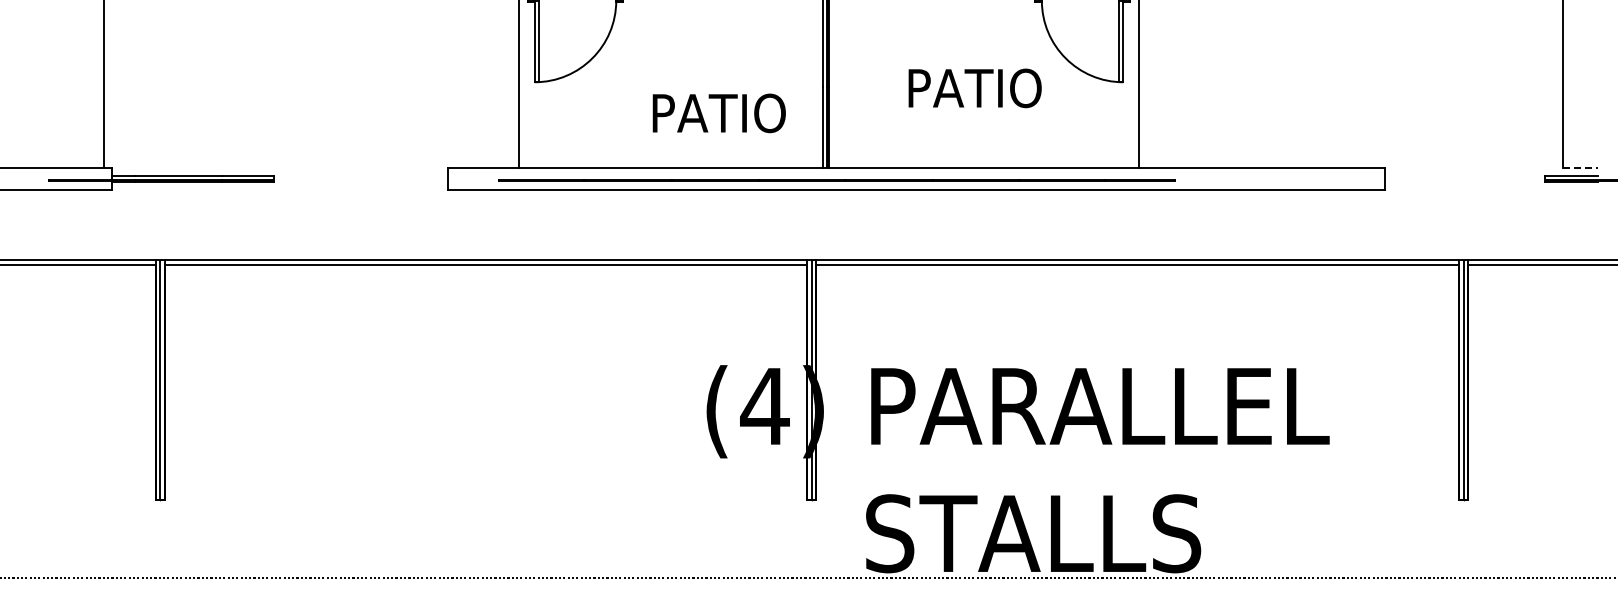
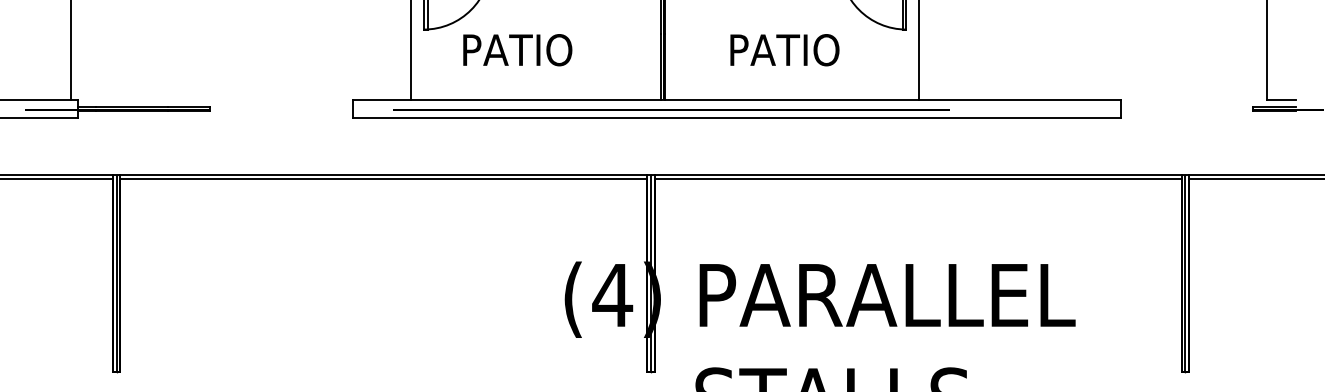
text: (974, 88) -> (784, 50), moved
text: (718, 113) -> (517, 50), moved
line: (1580, 167) -> (1281, 99), dashed -> solid

